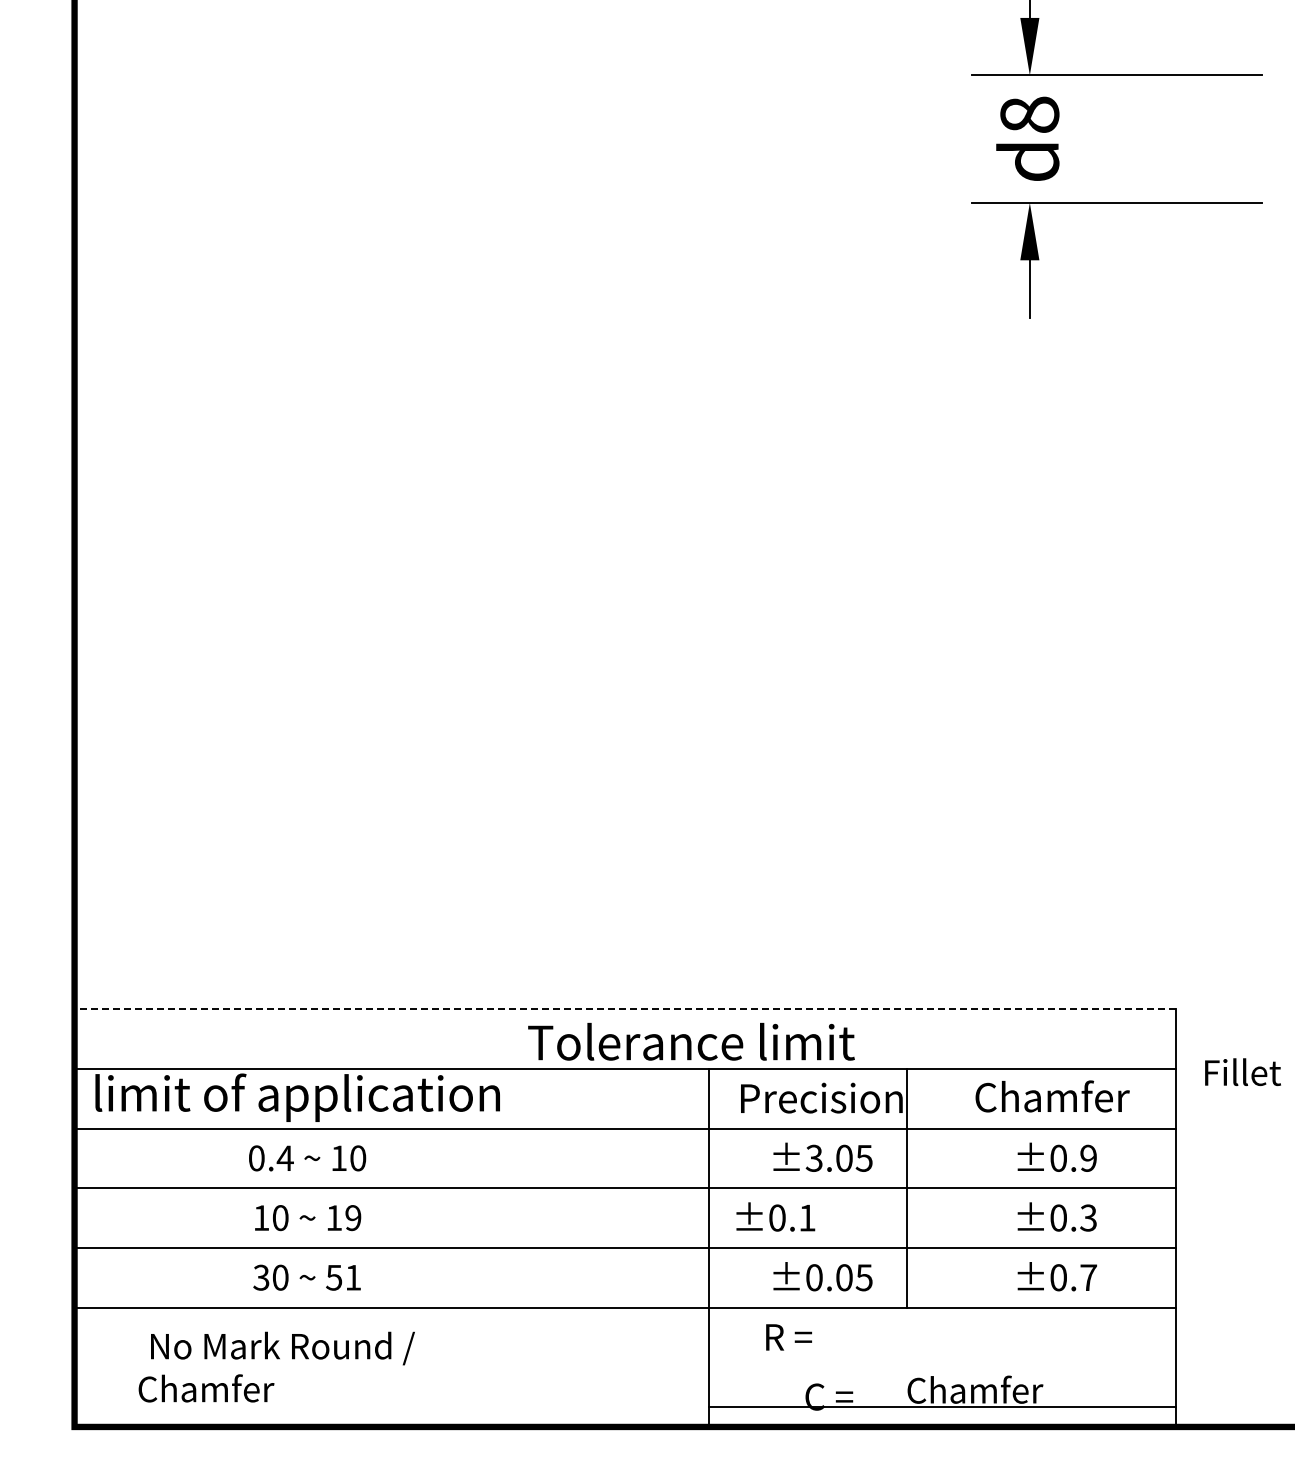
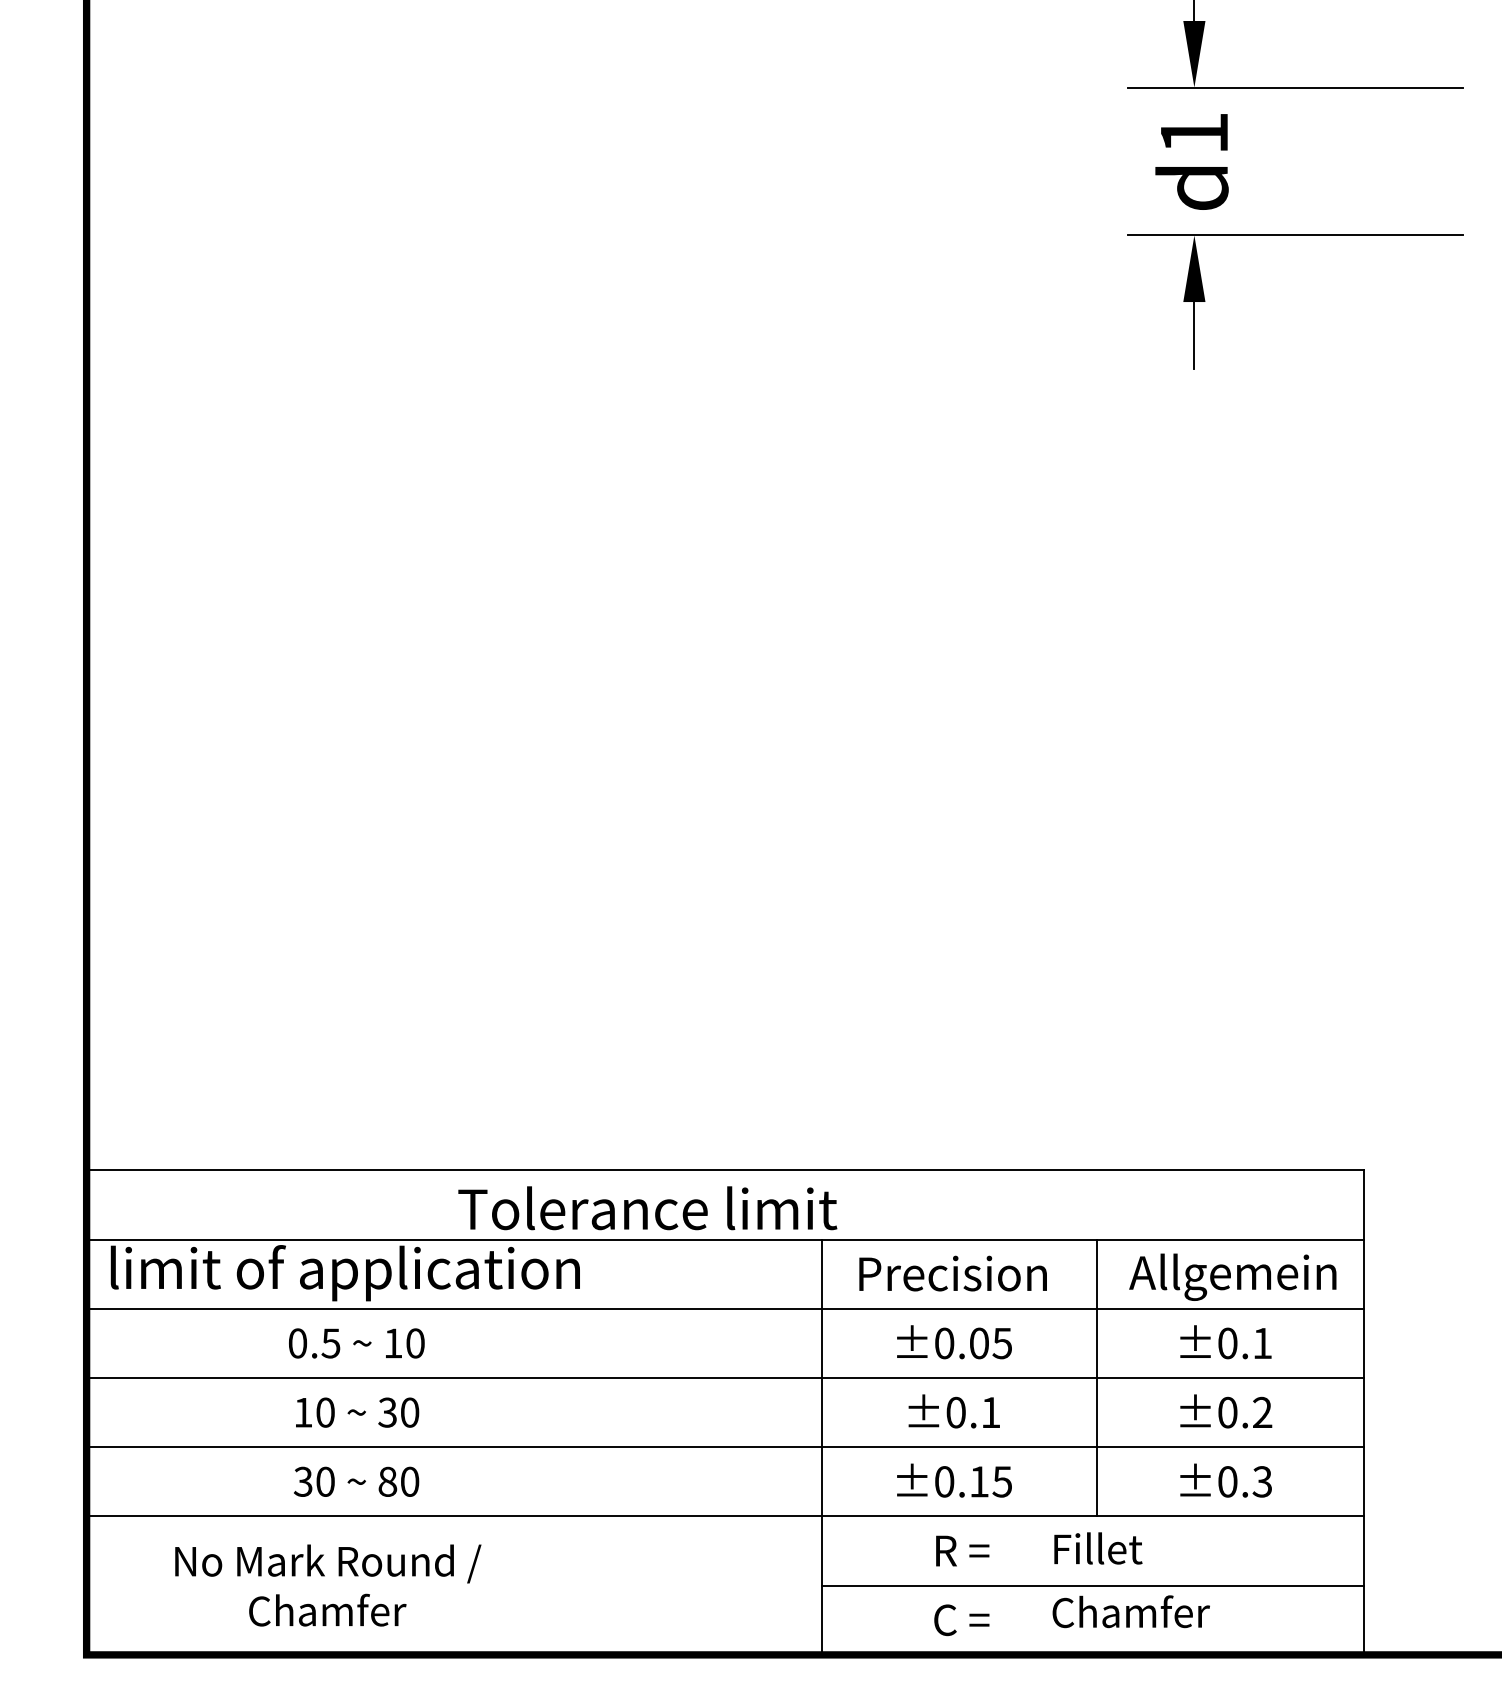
text: (1029, 114) -> (1193, 132), d8 -> d1
line: (625, 1009) -> (725, 1170), dashed -> solid
text: (691, 1041) -> (647, 1207), moved
text: (1242, 1071) -> (1097, 1547), moved
text: (1062, 1100) -> (1232, 1276), Chamfer -> Allgemein
text: (813, 1157) -> (943, 1342), ±3.05 -> ±0.05
text: (1088, 1157) -> (1262, 1342), ±0.9 -> ±0.1
text: (284, 1158) -> (330, 1343), 0.4 -> 0.5
line: (907, 1187) -> (1097, 1377), moved
text: (775, 1216) -> (953, 1410), moved
text: (1088, 1217) -> (1262, 1412), ±0.3 -> ±0.2
text: (343, 1218) -> (398, 1413), 19 -> 30
text: (343, 1277) -> (398, 1481), 51 -> 80
text: (844, 1277) -> (979, 1481), ±0.05 -> ±0.15
text: (1088, 1277) -> (1262, 1481), ±0.7 -> ±0.3
text: (788, 1337) -> (962, 1551), moved
text: (206, 1388) -> (327, 1610), moved
line: (941, 1407) -> (1091, 1585), moved

